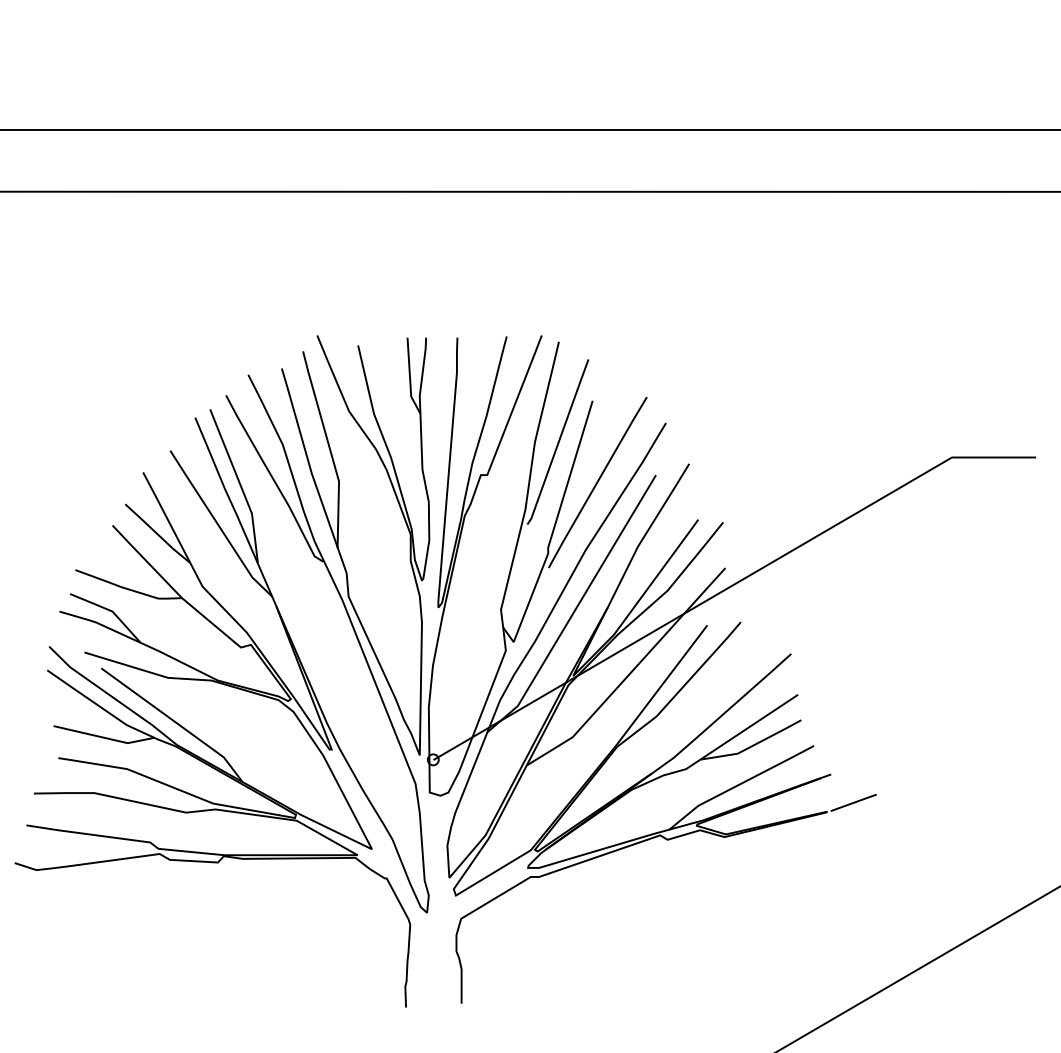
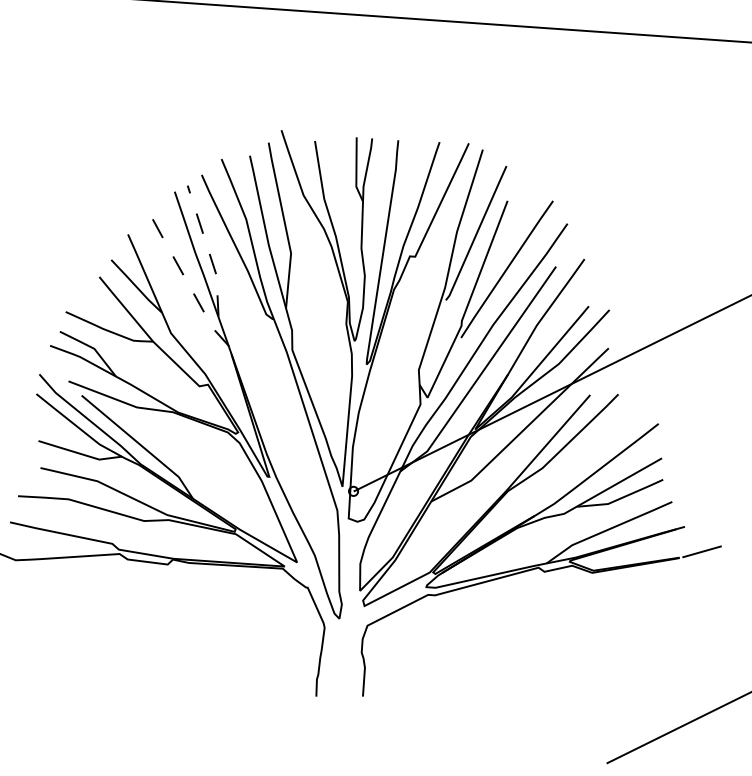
line: (240, 484) -> (208, 250), solid -> dashed
line: (218, 525) -> (187, 283), solid -> dashed

